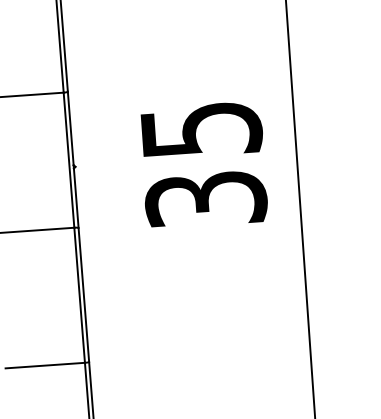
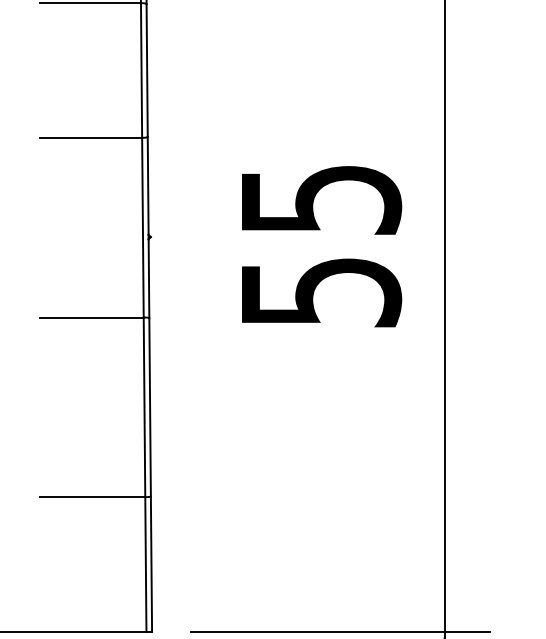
text: (206, 199) -> (320, 292), 35 -> 55

